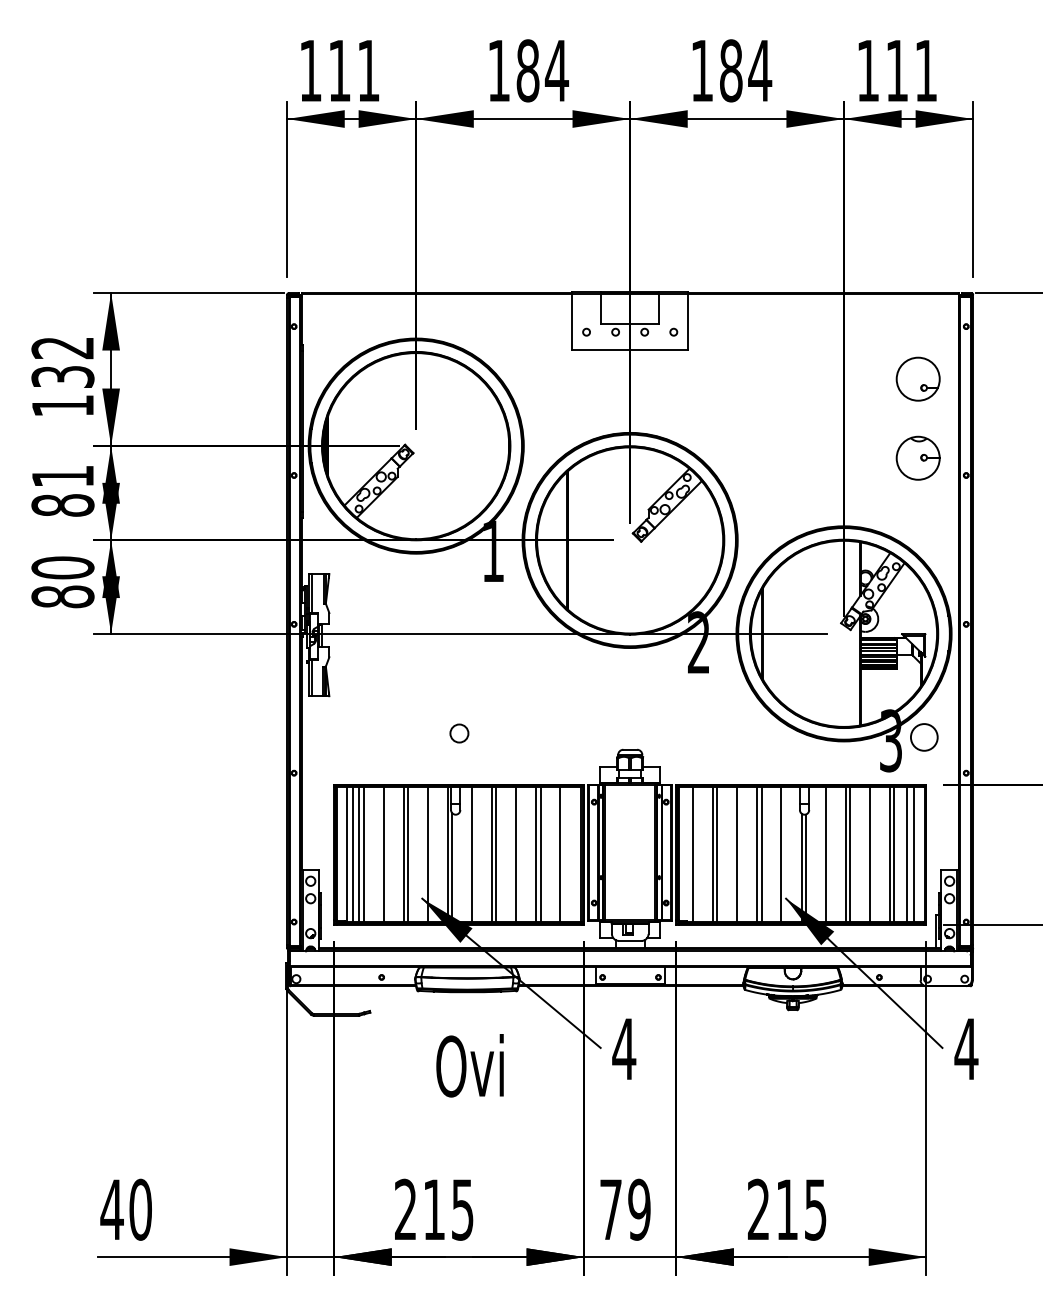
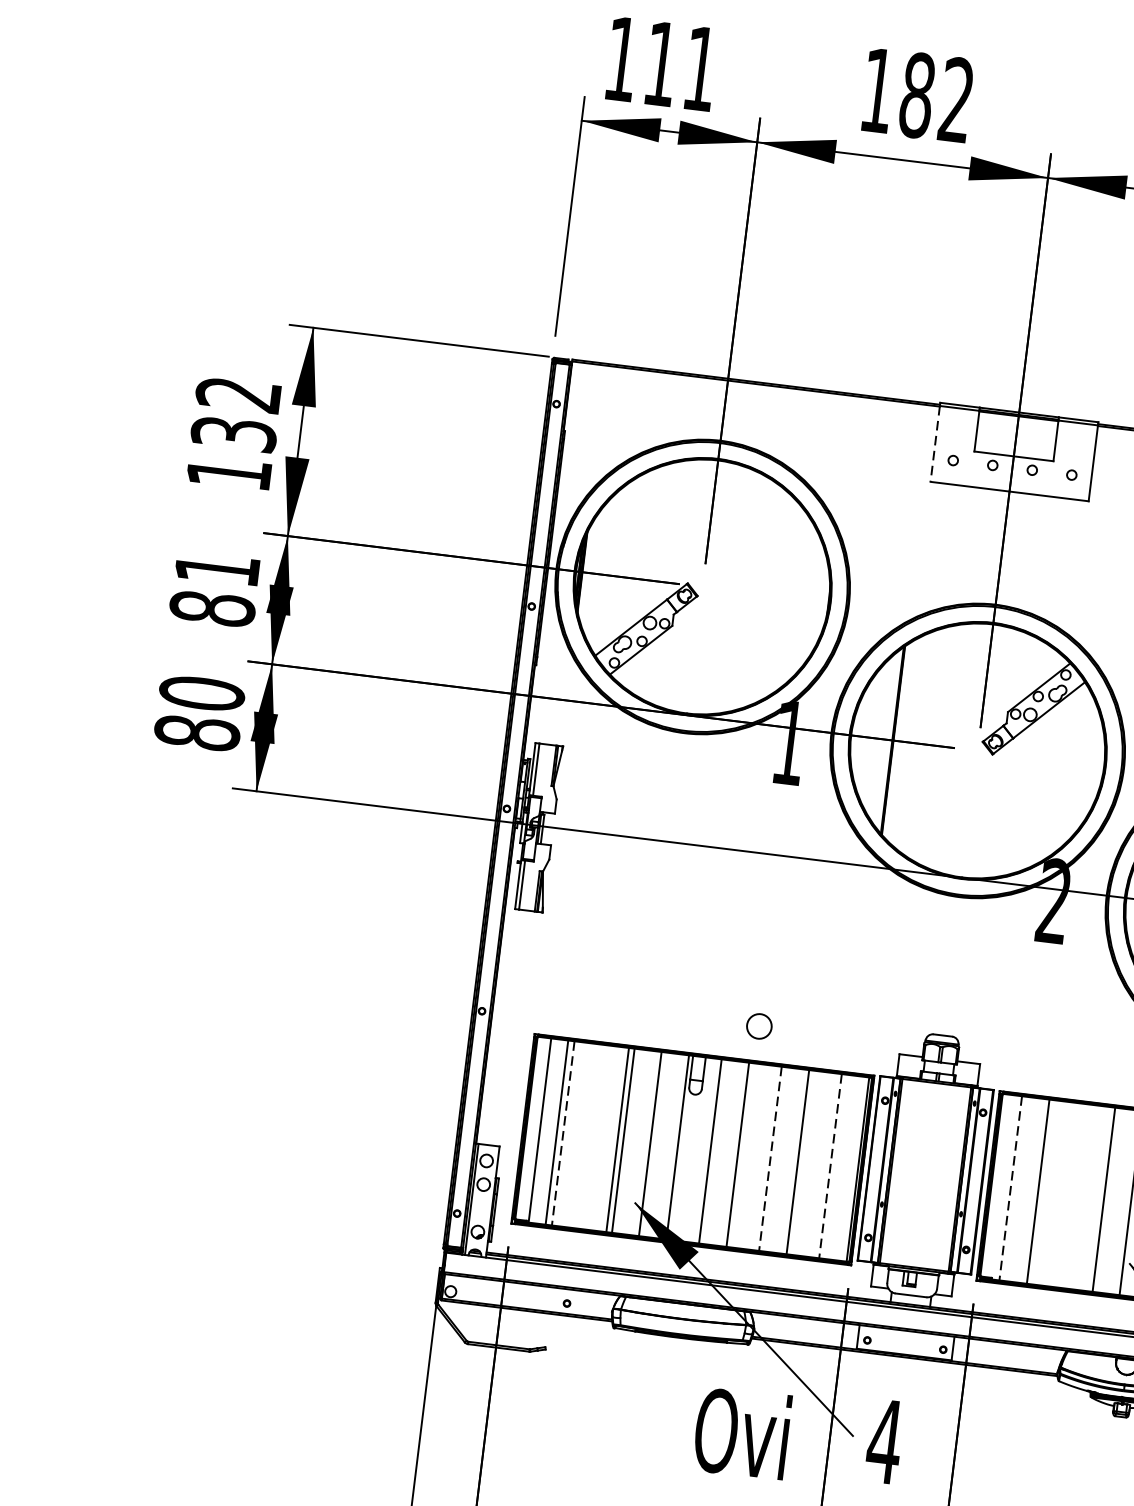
text: (556, 70) -> (956, 99), 184 -> 182
line: (572, 321) -> (935, 443), solid -> dashed
circle: (459, 733) -> (759, 1026), moved
line: (353, 854) -> (549, 1131), removed
line: (363, 854) -> (562, 1133), solid -> dashed
line: (383, 854) -> (589, 1136), removed
line: (496, 854) -> (743, 1155), removed
line: (516, 854) -> (770, 1158), solid -> dashed
line: (540, 854) -> (803, 1162), removed
line: (560, 854) -> (830, 1166), solid -> dashed
line: (692, 854) -> (1010, 1188), solid -> dashed
line: (717, 854) -> (1044, 1192), removed
line: (737, 854) -> (1071, 1195), removed
line: (757, 854) -> (1098, 1199), removed
line: (452, 867) -> (681, 1165), removed
text: (469, 1065) -> (741, 1432), moved

